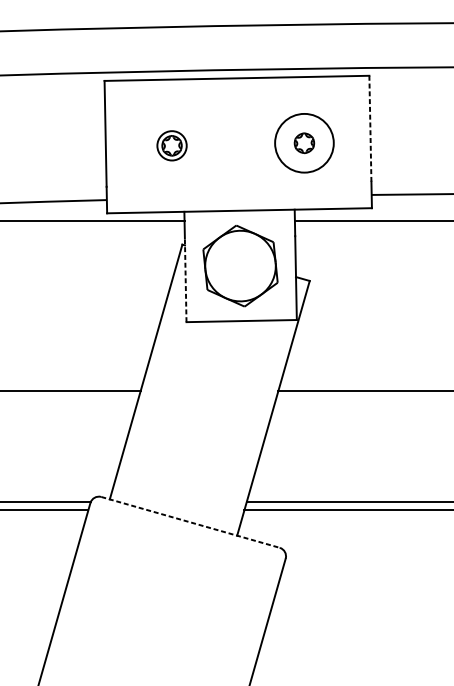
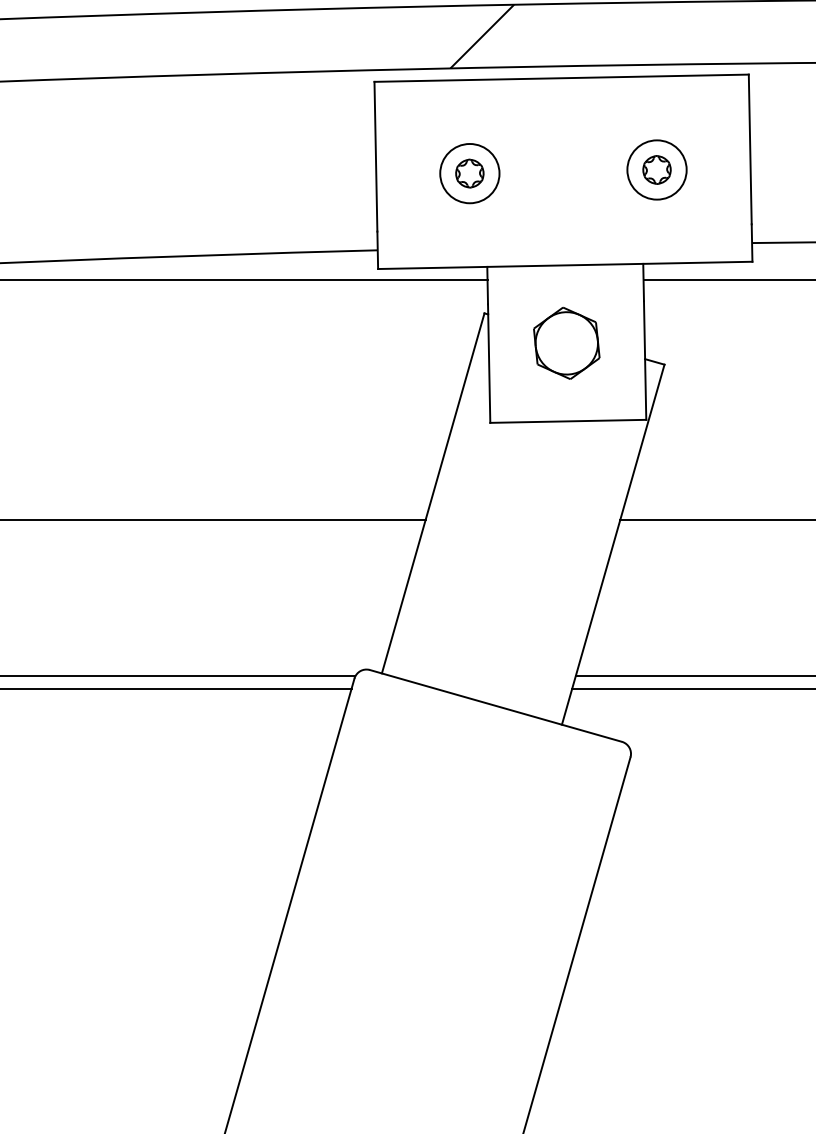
hatch: (180, 48) -> (482, 36), added
line: (370, 128) -> (750, 149), dashed -> solid
circle: (304, 142) -> (656, 169), size x0.71
circle: (171, 145) -> (469, 173), size x1.43
part: (240, 265) -> (566, 342), size x0.62
line: (185, 280) -> (489, 363), dashed -> solid
line: (190, 522) -> (496, 706), dashed -> solid

